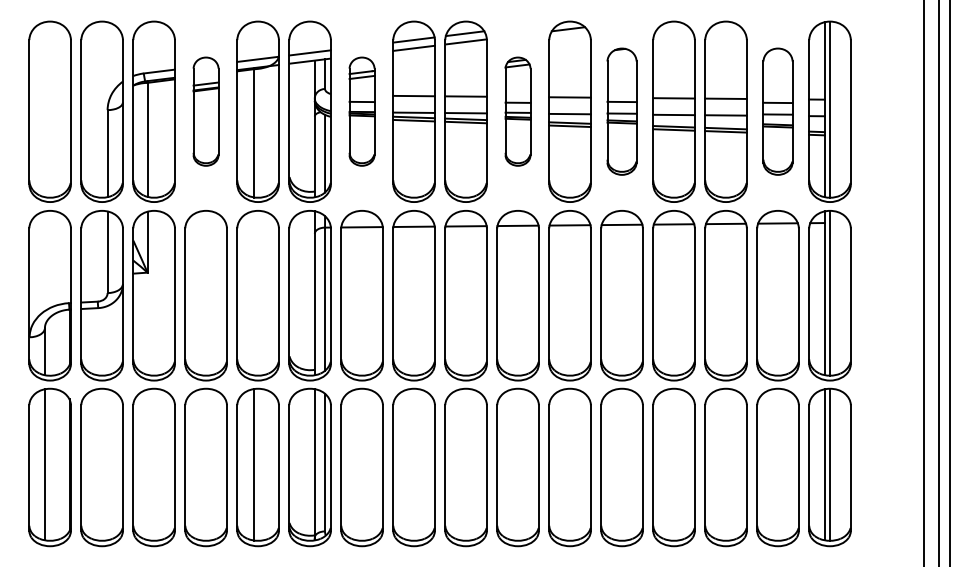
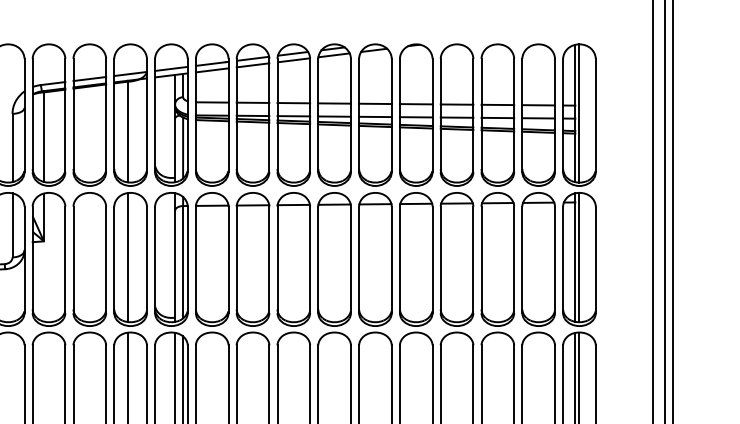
part: (205, 111) -> (89, 114), size x1.67
part: (361, 111) -> (211, 114), size x1.67
part: (517, 111) -> (334, 114), size x1.67
part: (621, 111) -> (415, 114), size x1.43
part: (777, 111) -> (538, 114), size x1.43
line: (254, 293) -> (127, 257), added

